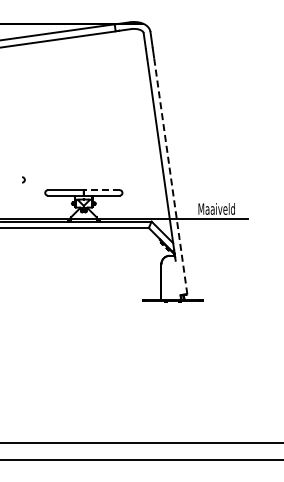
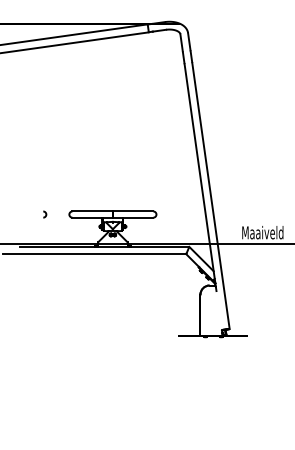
line: (170, 176) -> (210, 196), dashed -> solid
arc: (23, 179) -> (44, 214), moved
line: (101, 190) -> (132, 211), dashed -> solid

